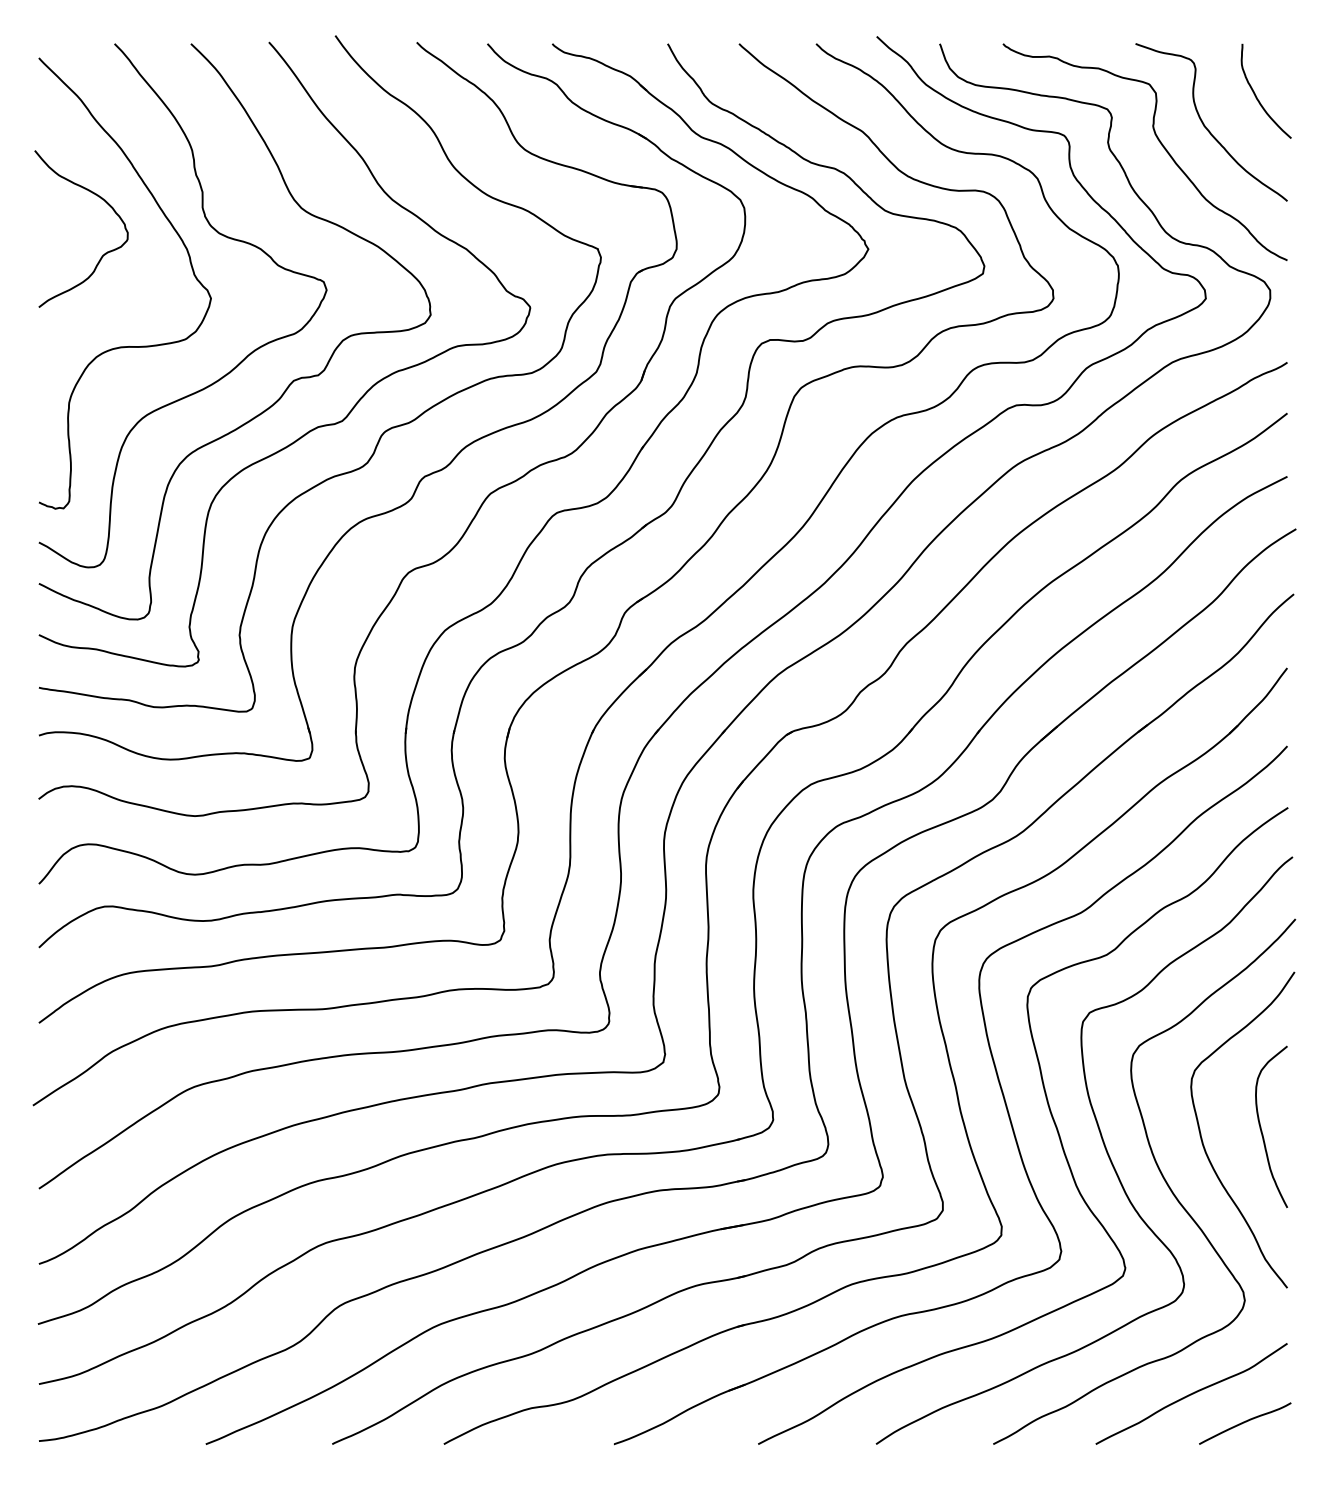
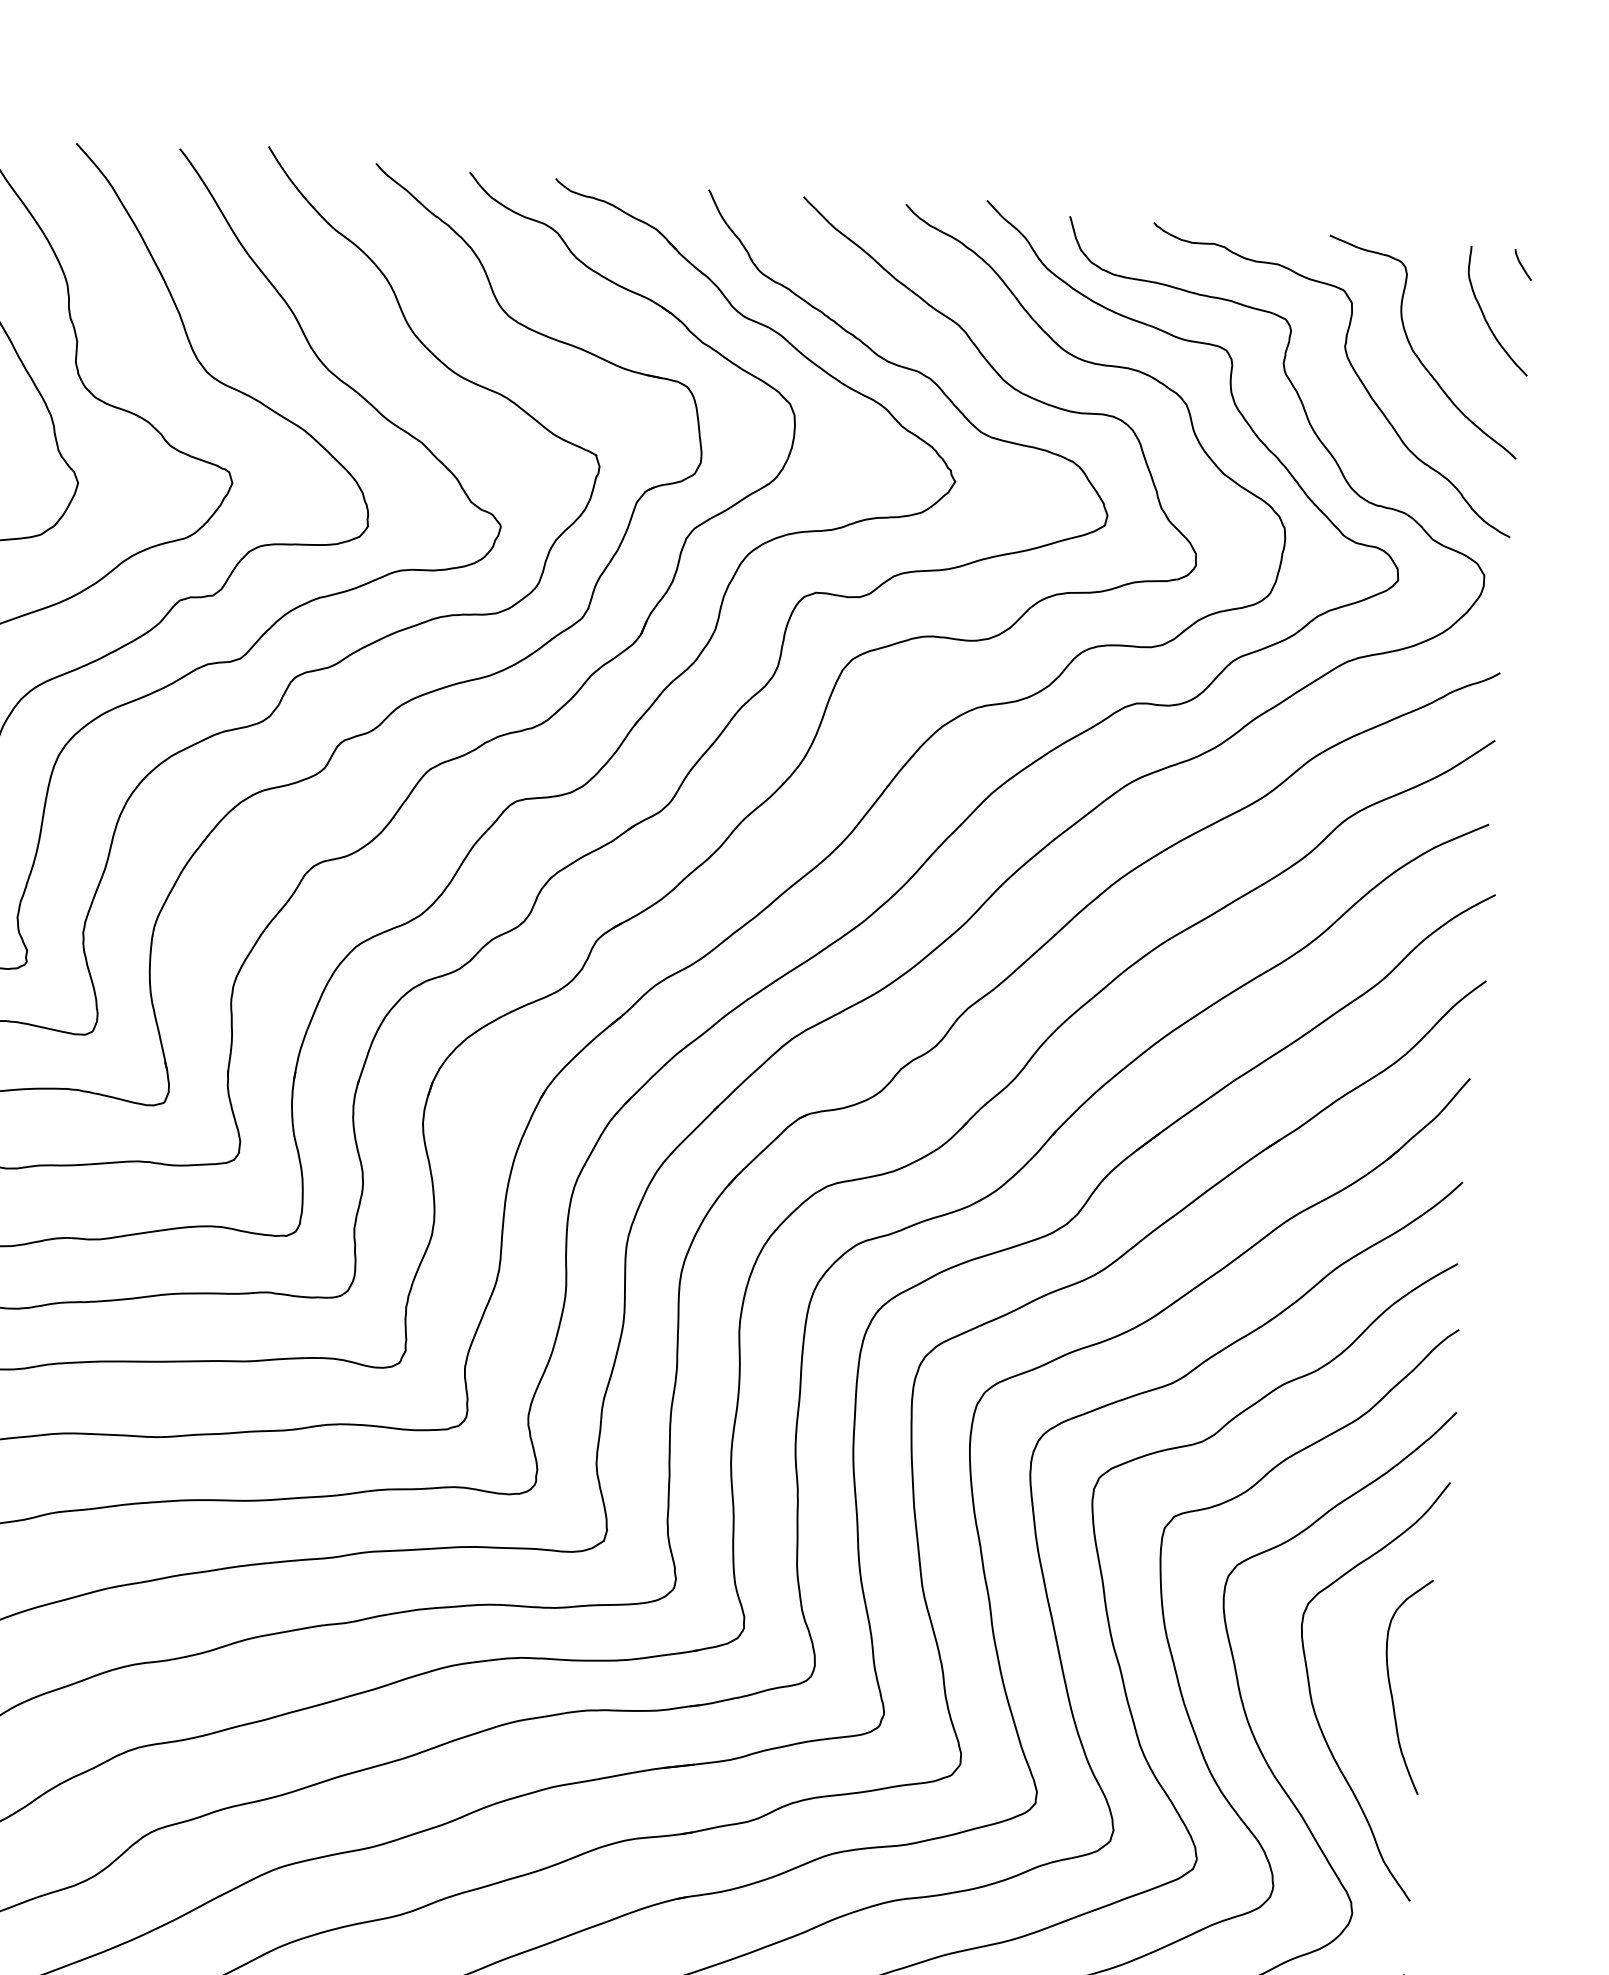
curve: (1281, 54) -> (1522, 263), added

